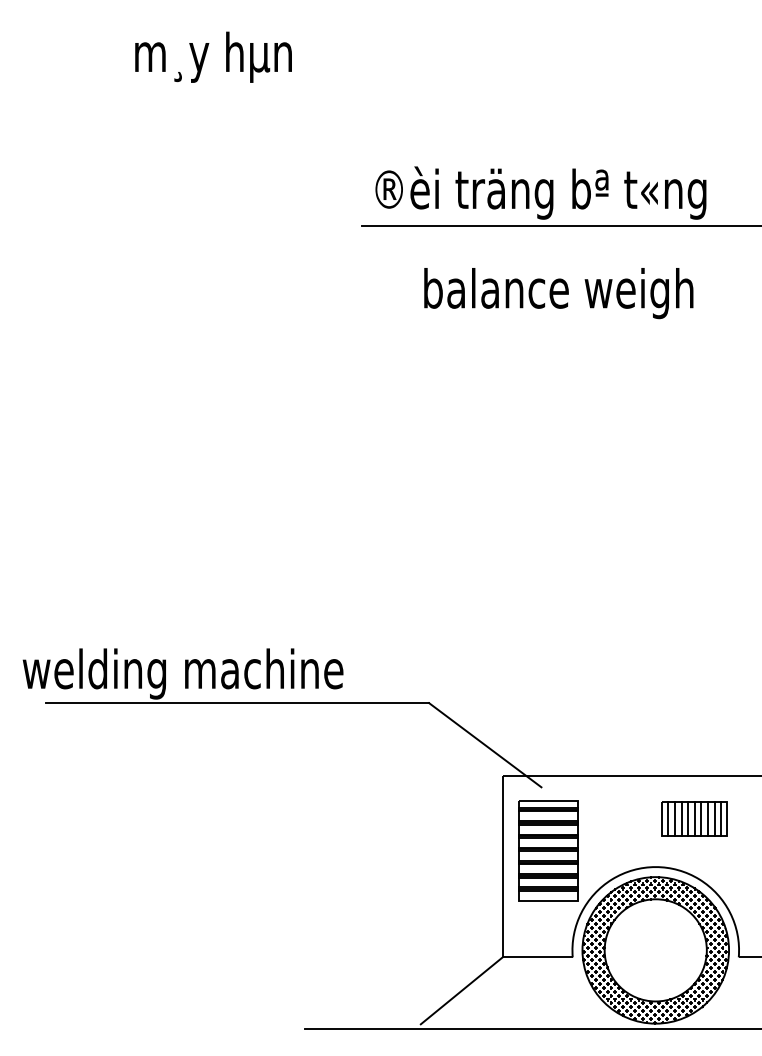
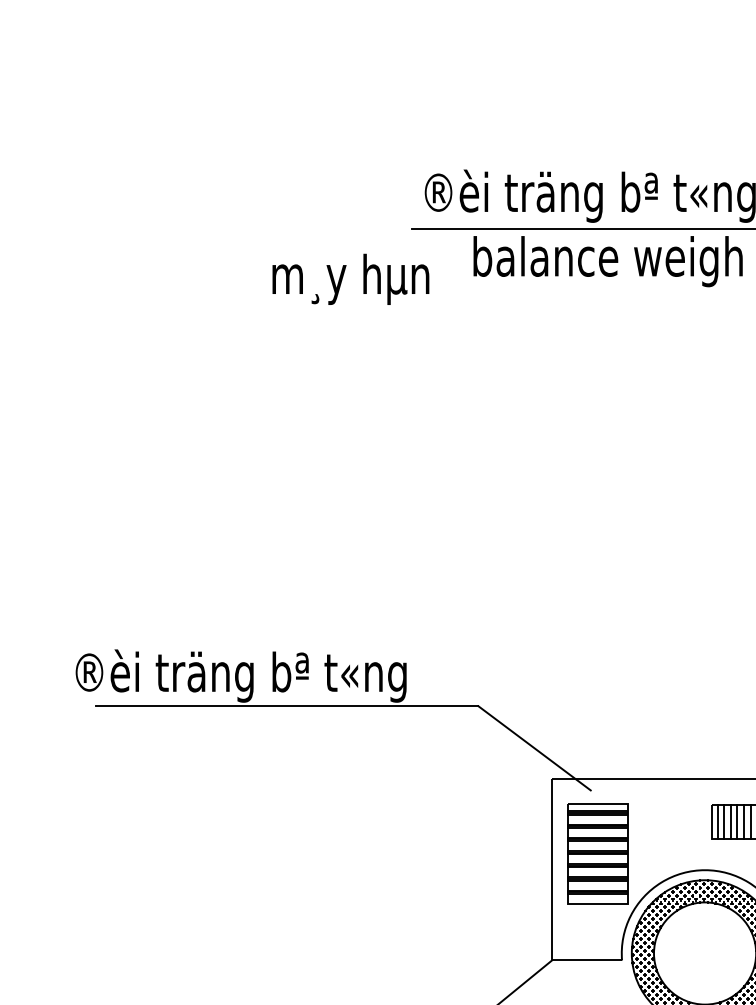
text: (213, 56) -> (350, 278), moved
text: (558, 293) -> (607, 261), moved
text: (189, 672) -> (238, 675), welding machine -> ®èi träng bª t«ng

